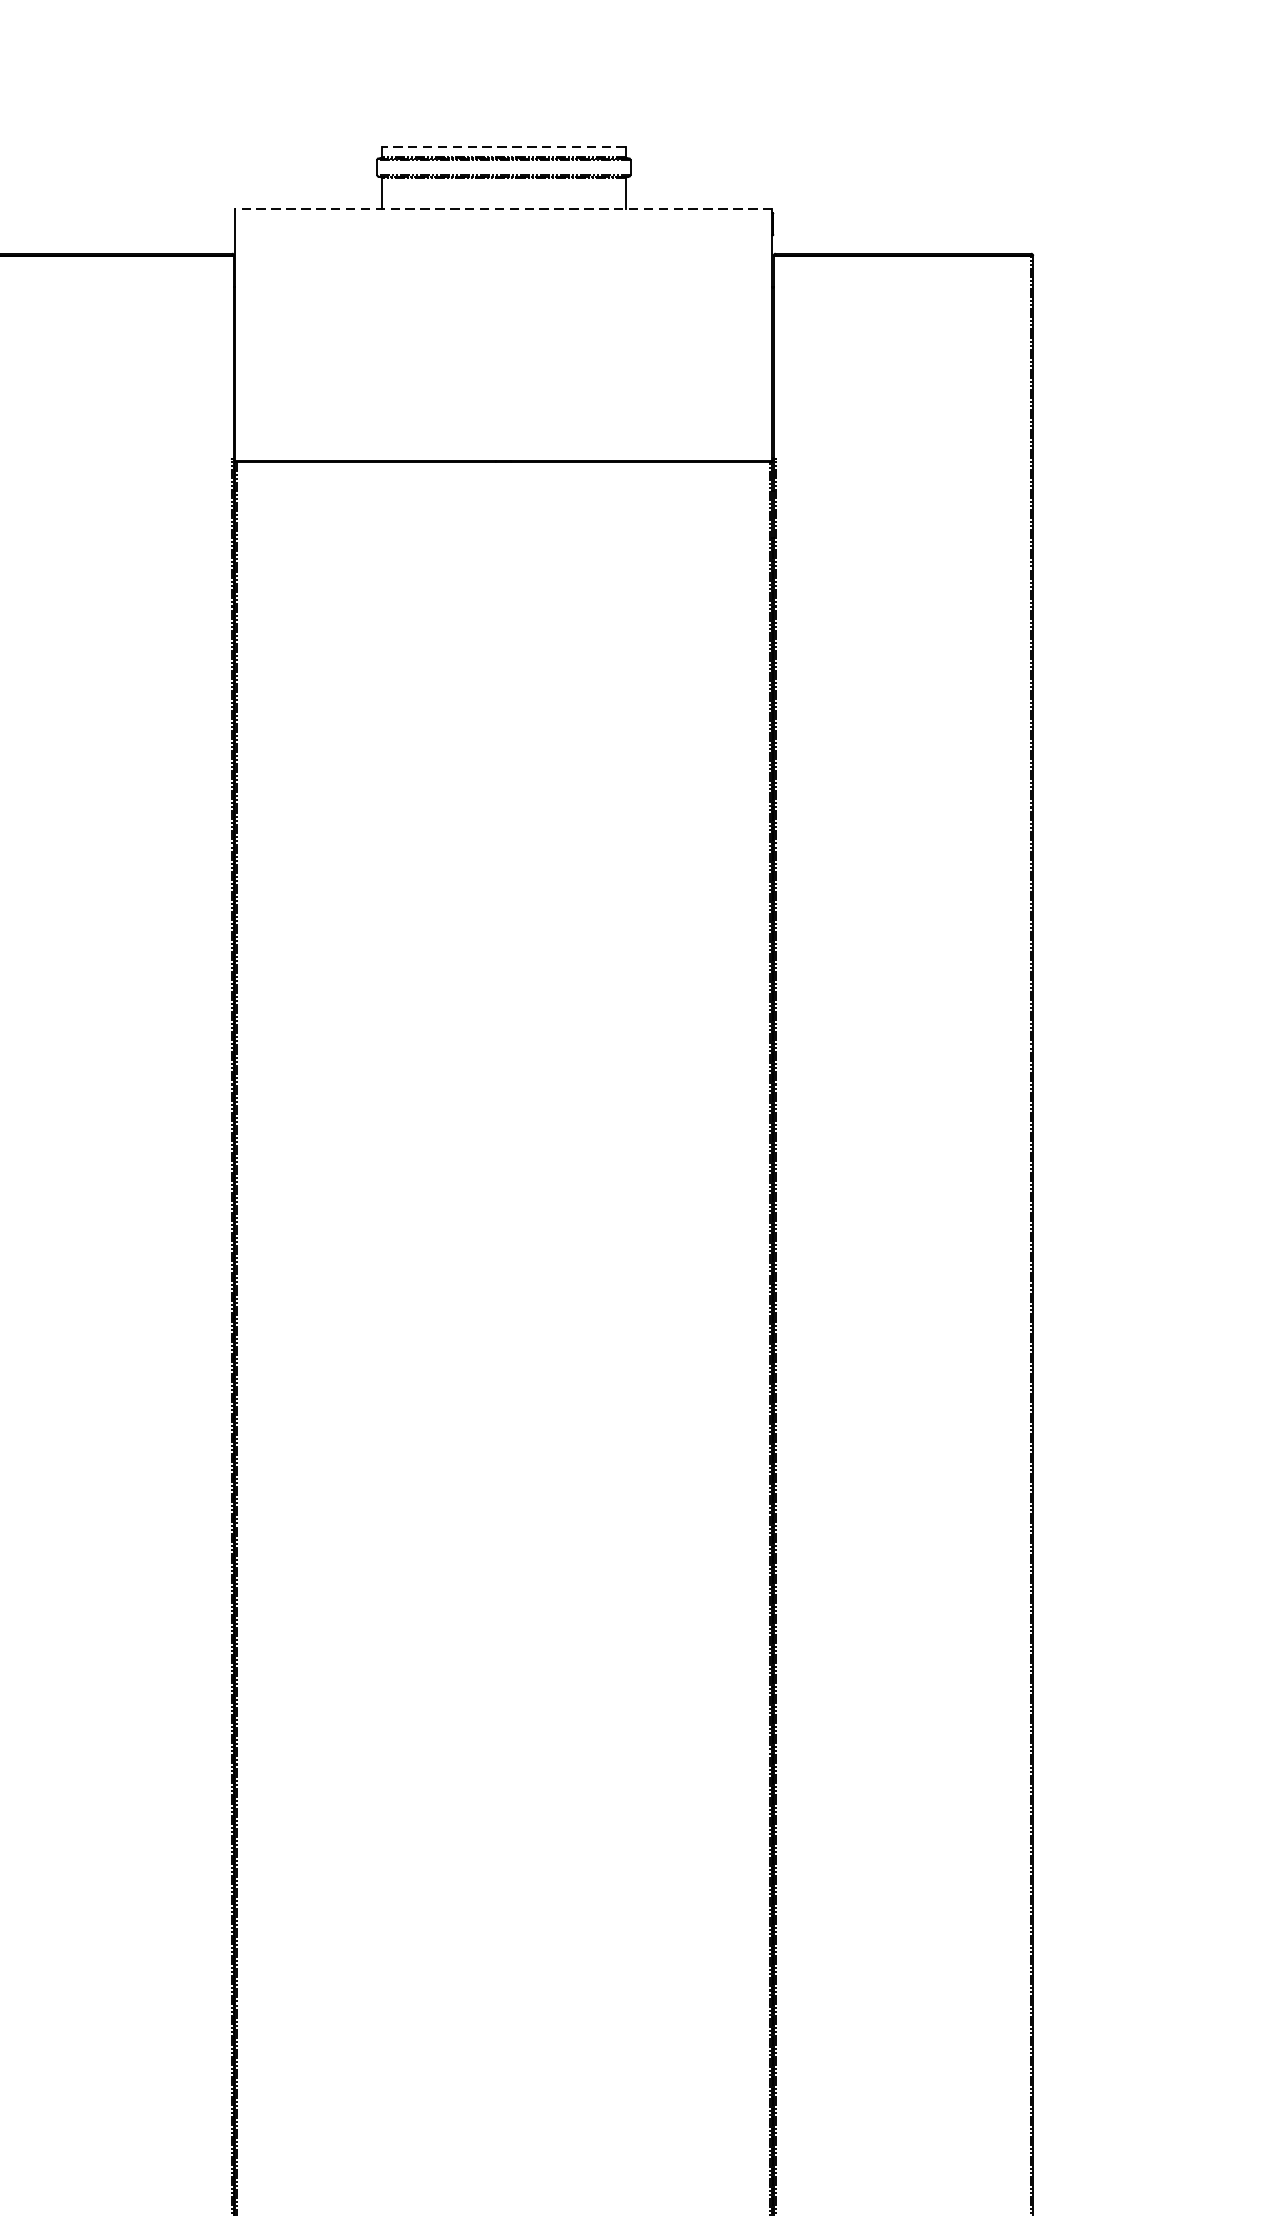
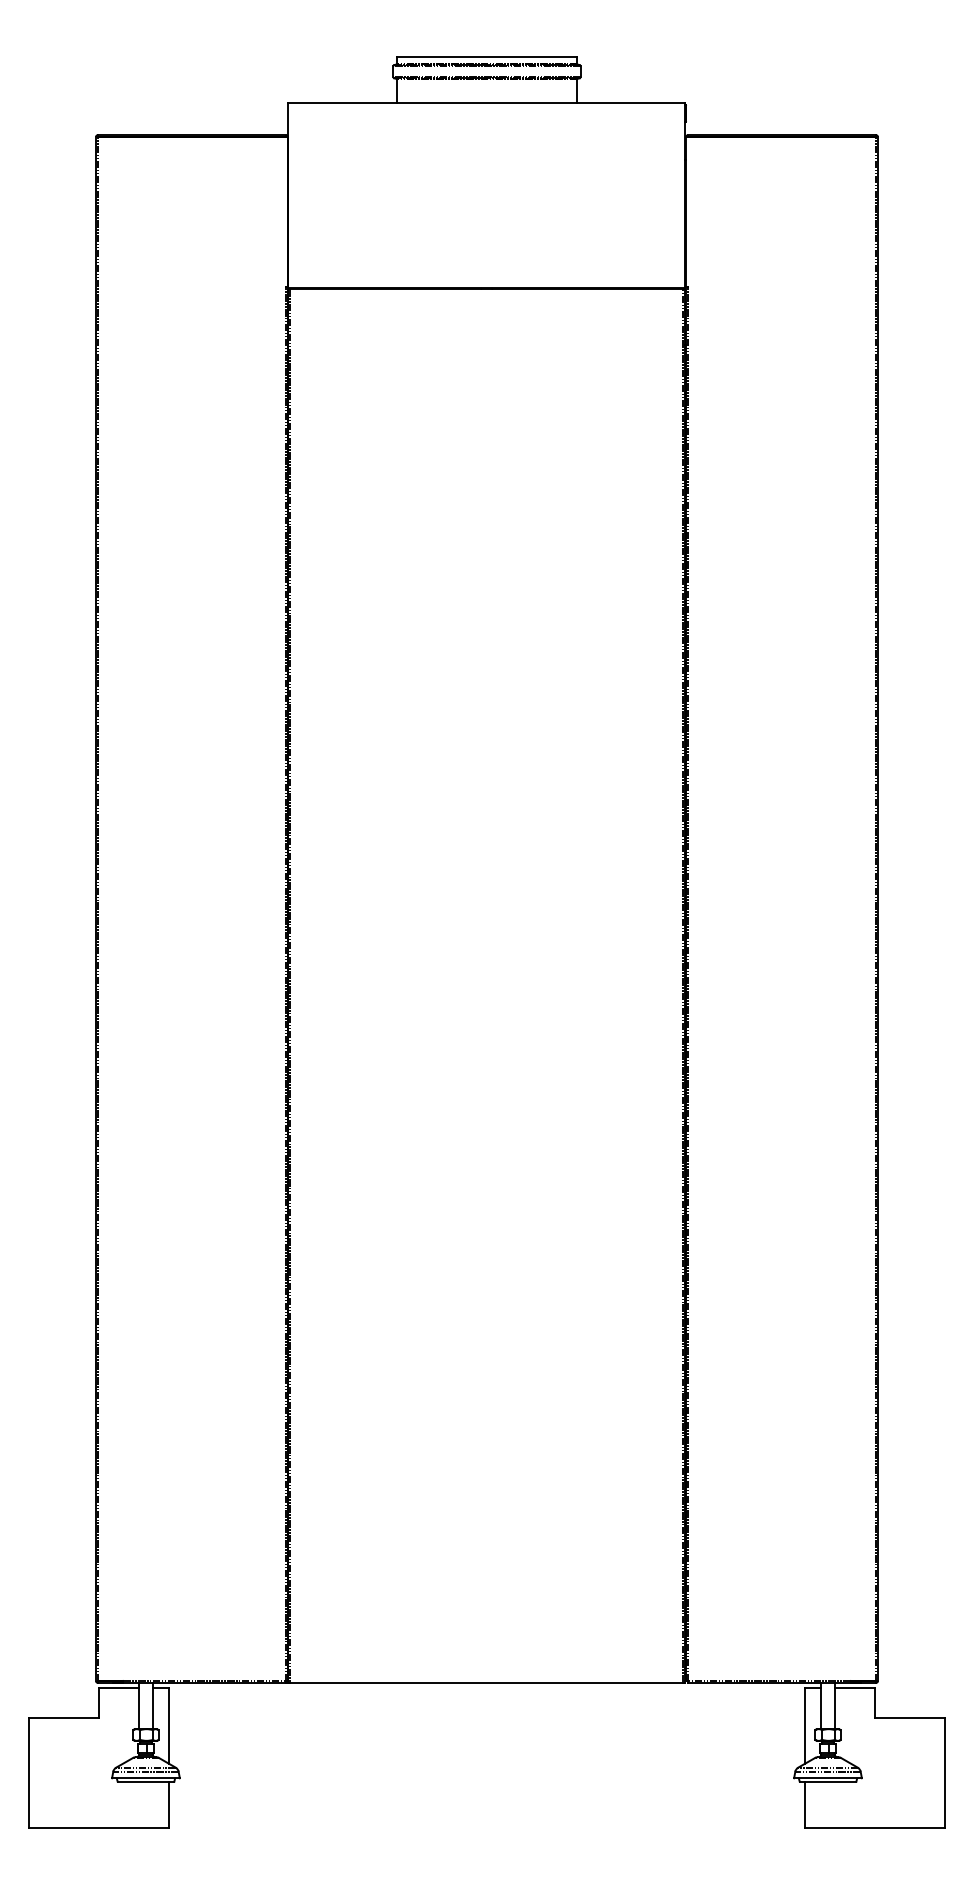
line: (503, 146) -> (486, 56), dashed -> solid
line: (503, 209) -> (486, 102), dashed -> solid

